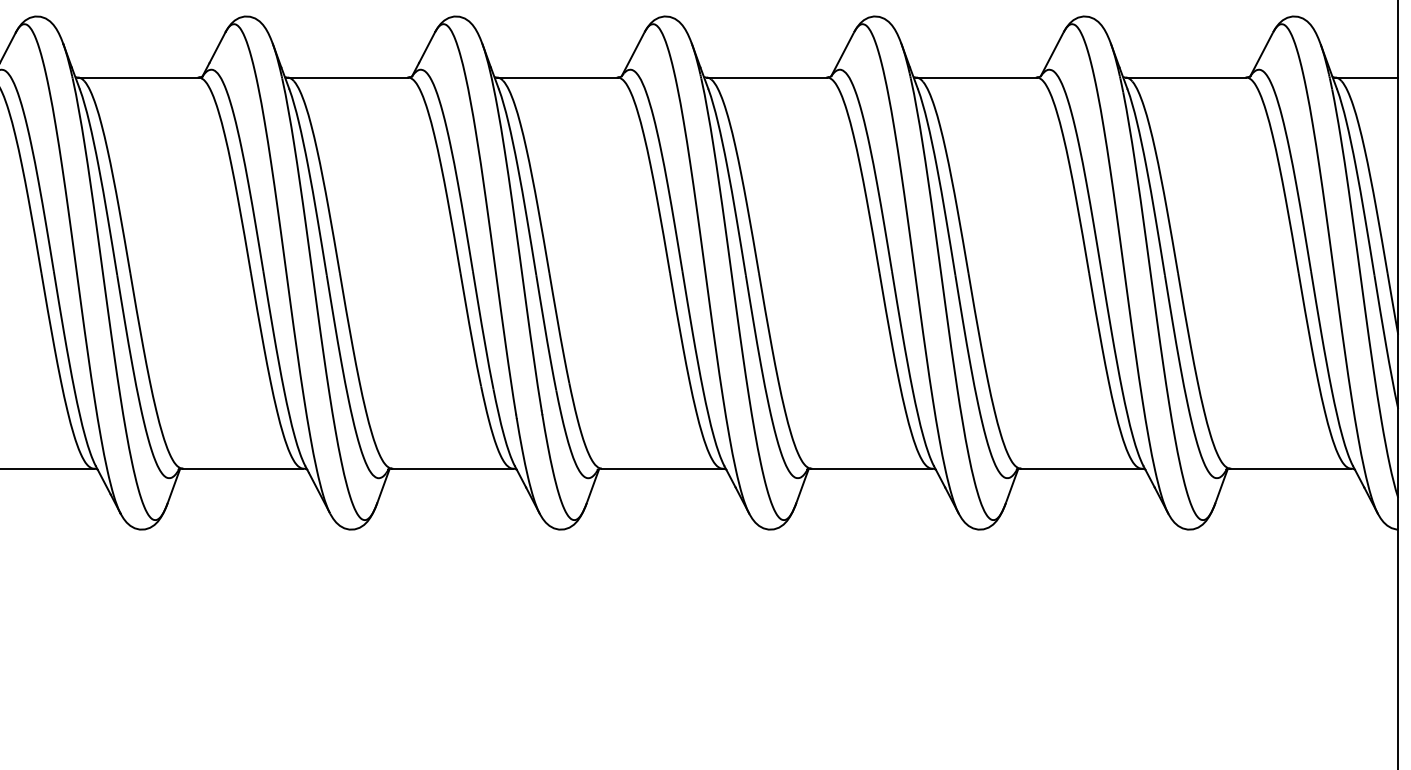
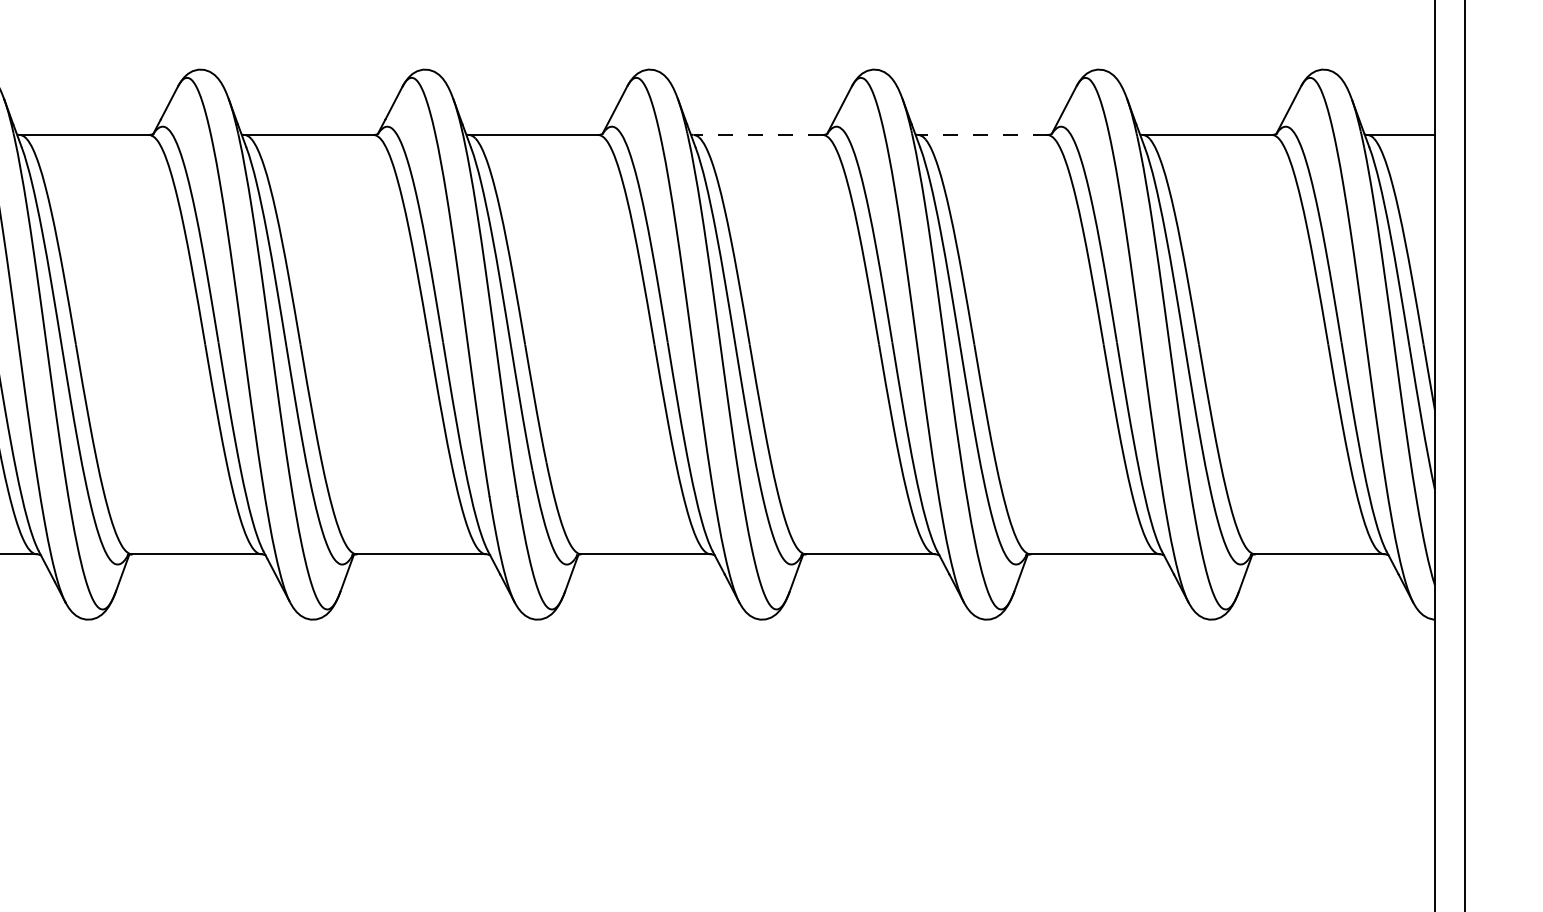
line: (767, 77) -> (758, 135), solid -> dashed
line: (976, 77) -> (982, 135), solid -> dashed

